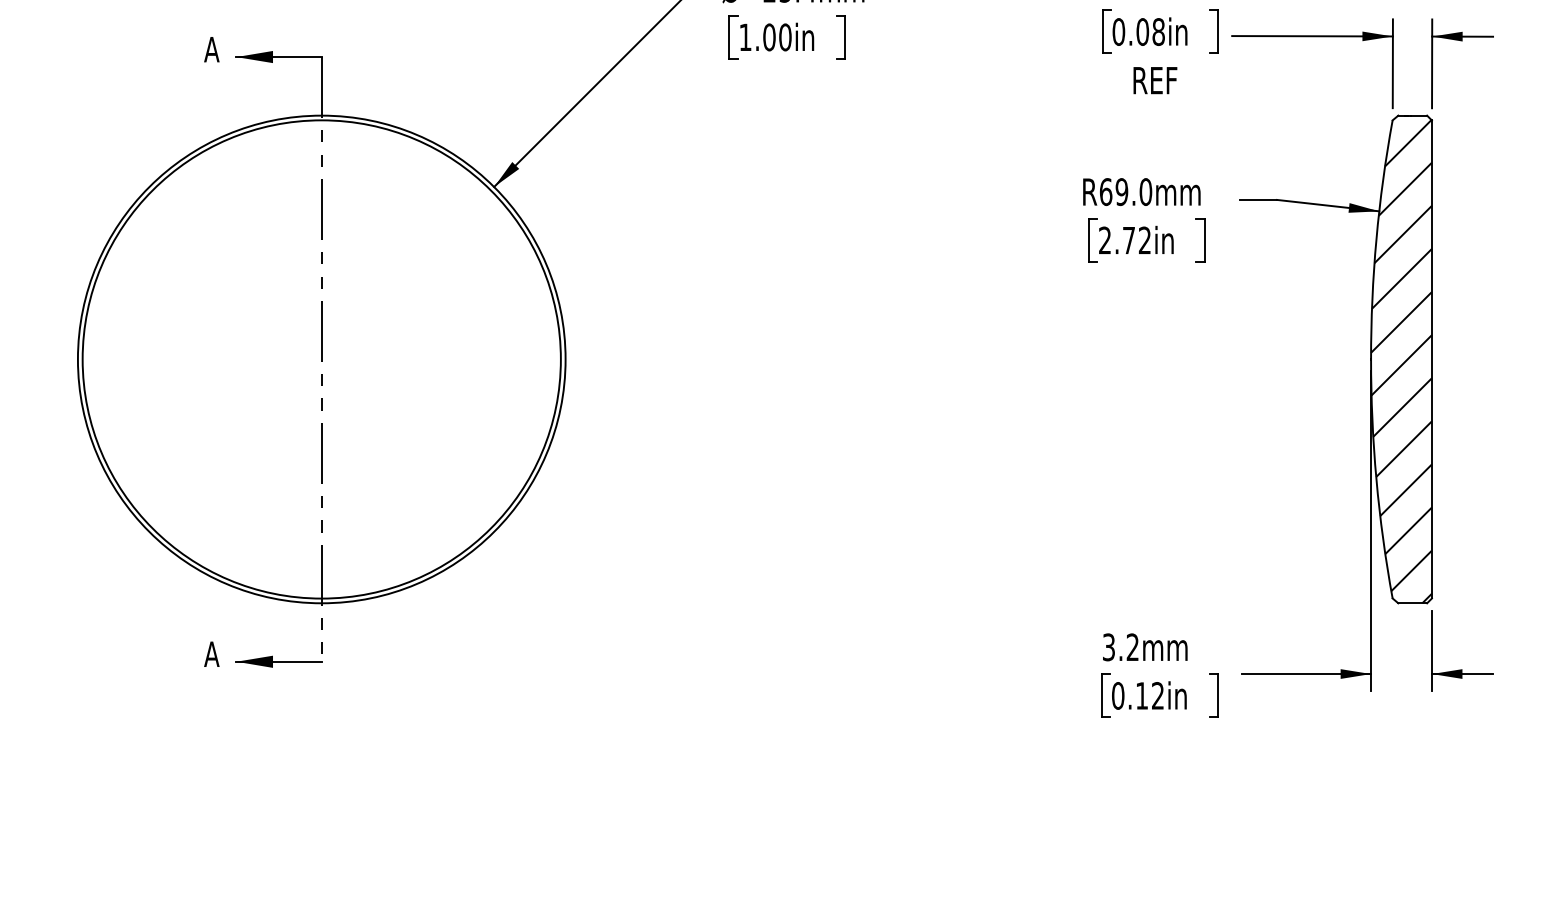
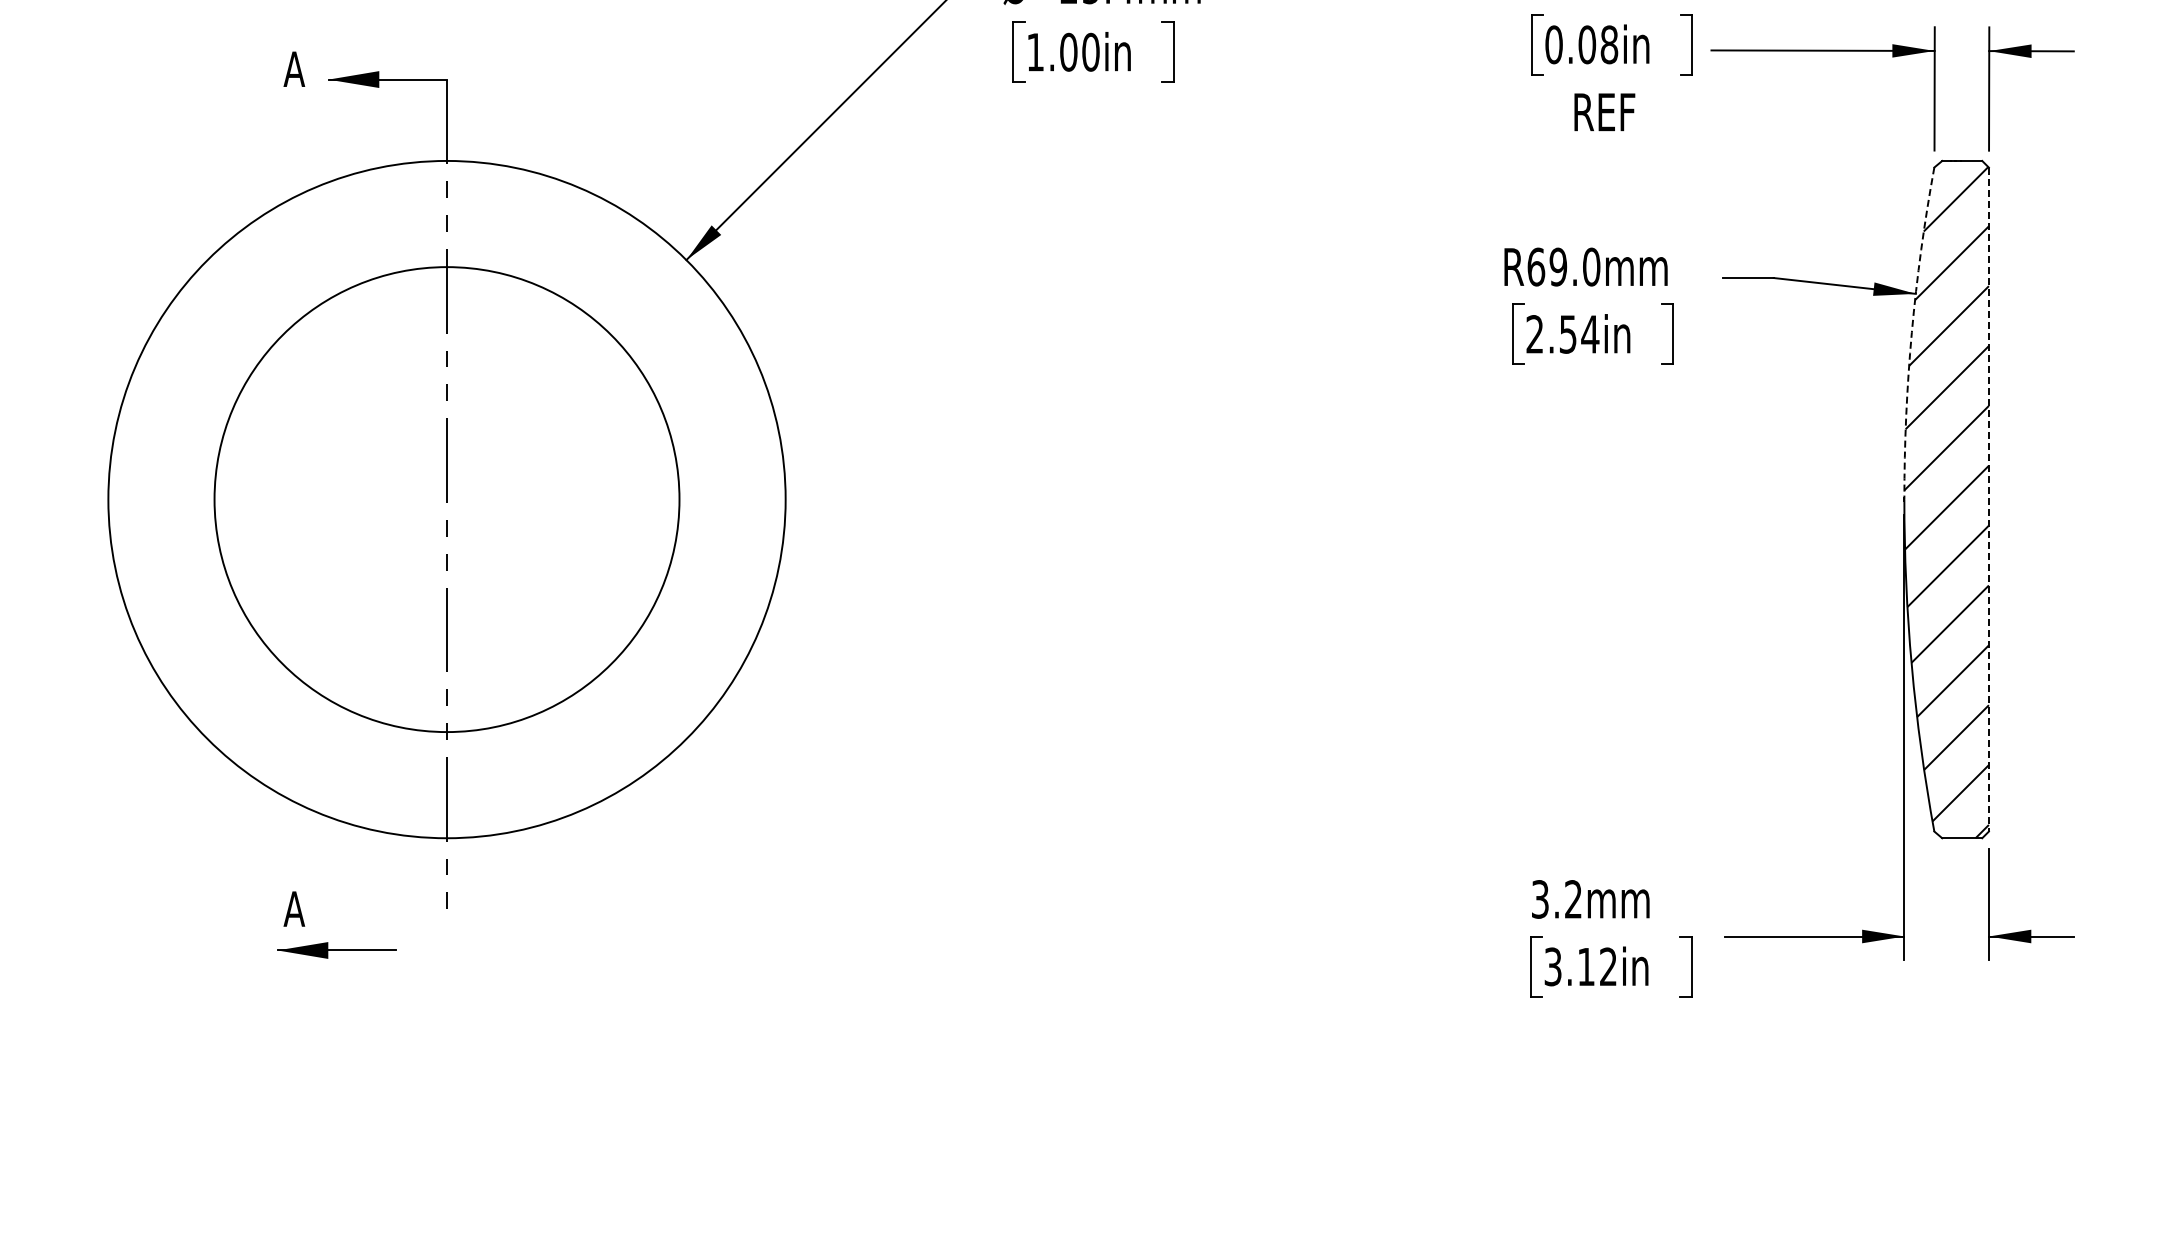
arc: (1376, 239) -> (1911, 332), solid -> dashed
text: (1137, 240) -> (1579, 334), 2.72in -> 2.54in
circle: (321, 359) -> (446, 499), size x0.7
line: (1431, 359) -> (1988, 499), solid -> dashed
part: (278, 661) -> (336, 950), moved
text: (1117, 695) -> (1552, 966), 0.12in -> 3.12in

